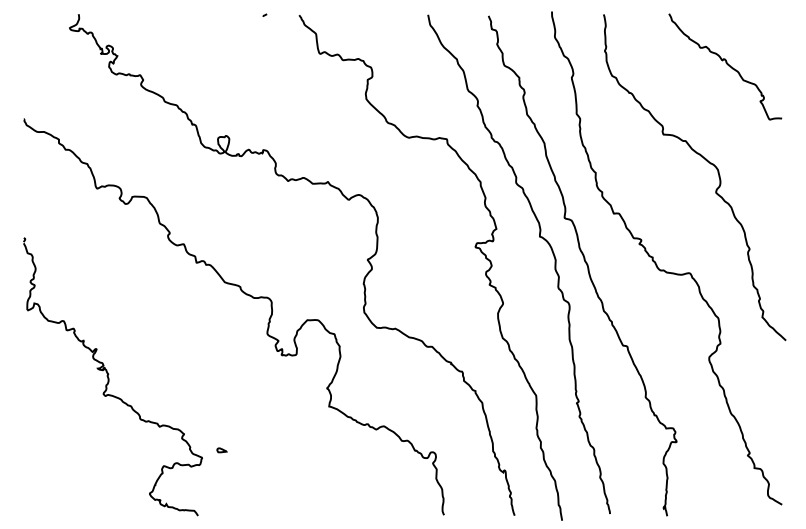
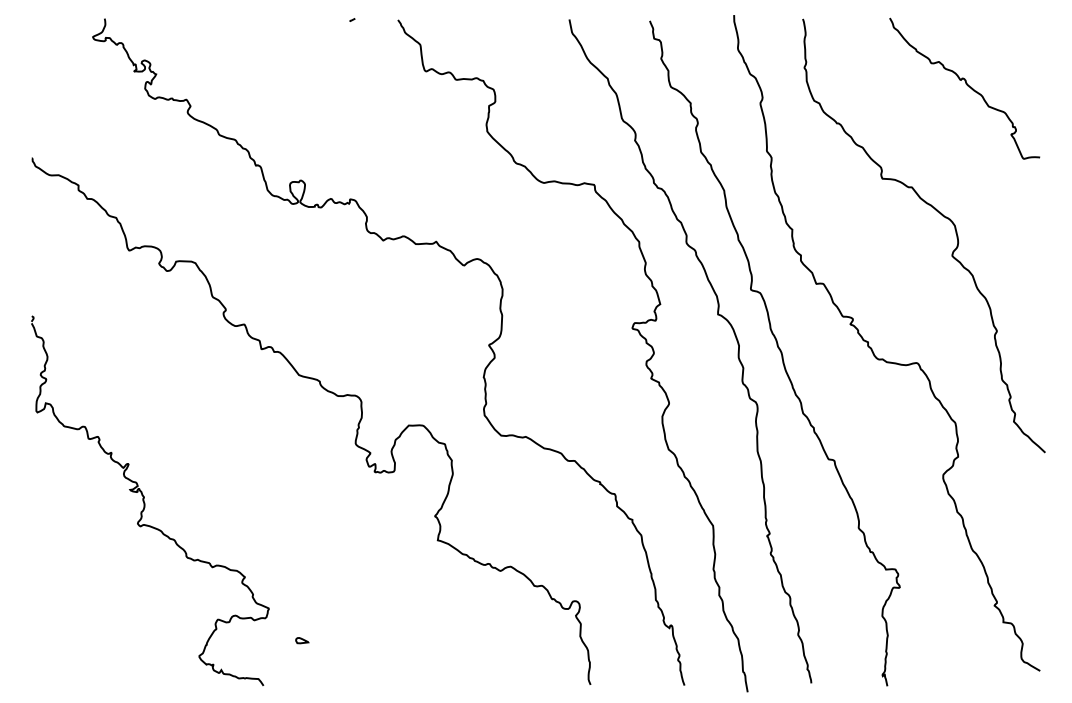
part: (222, 450) -> (302, 640), moved

